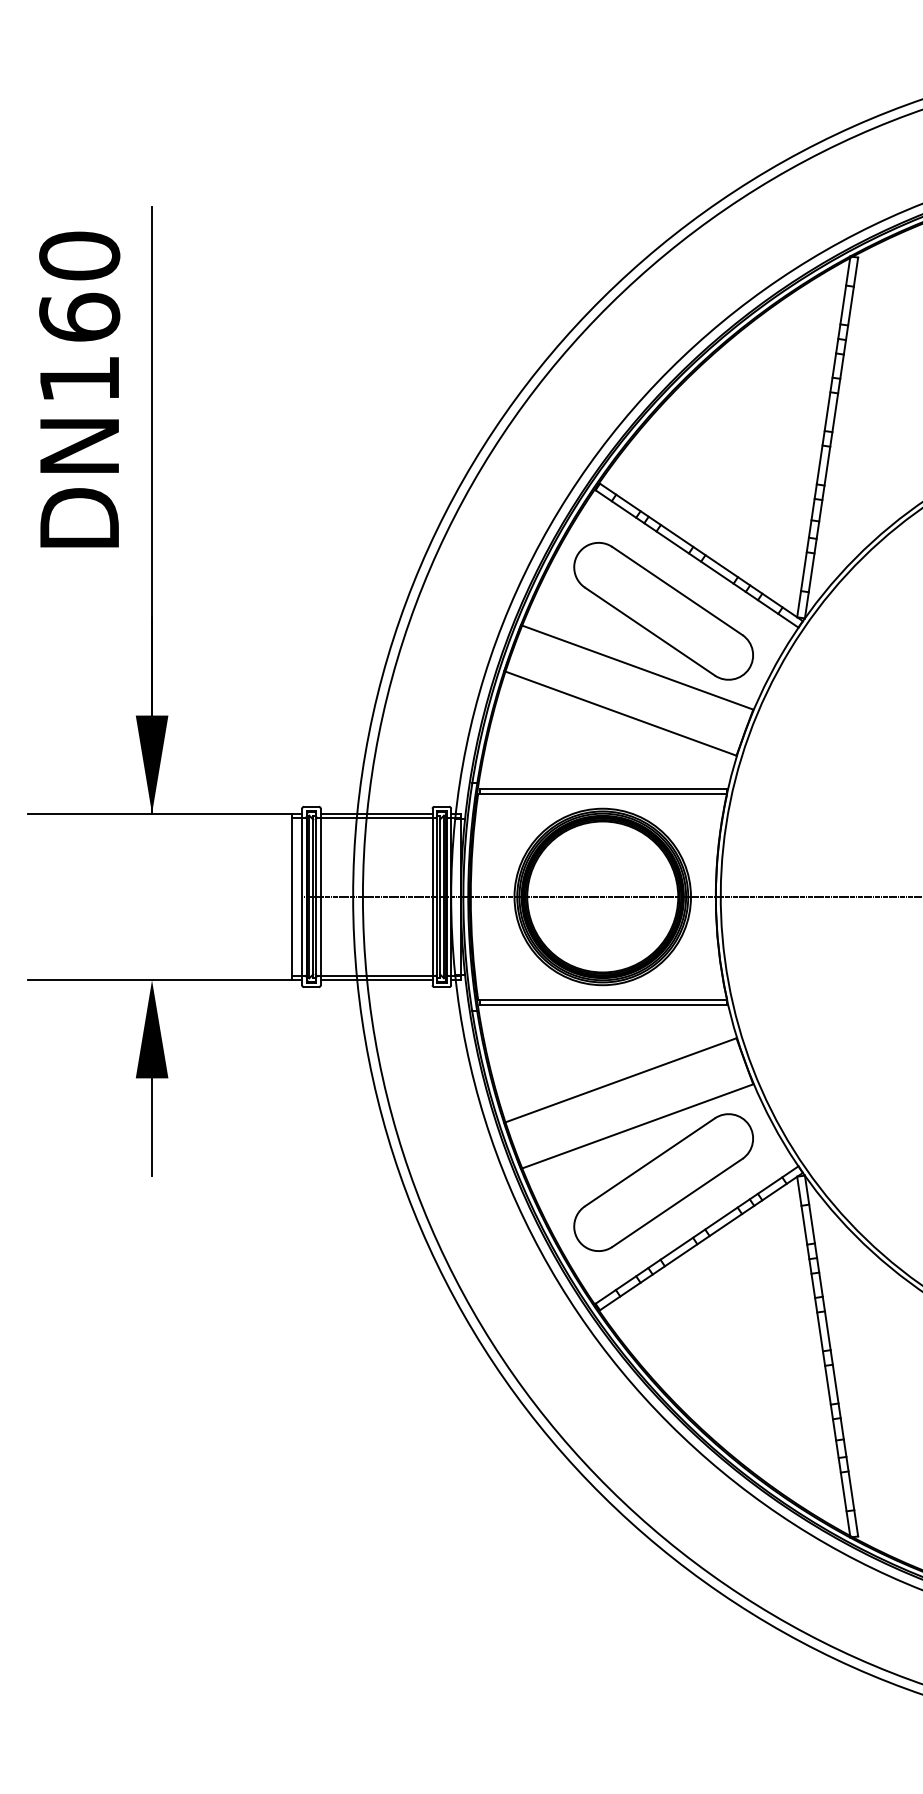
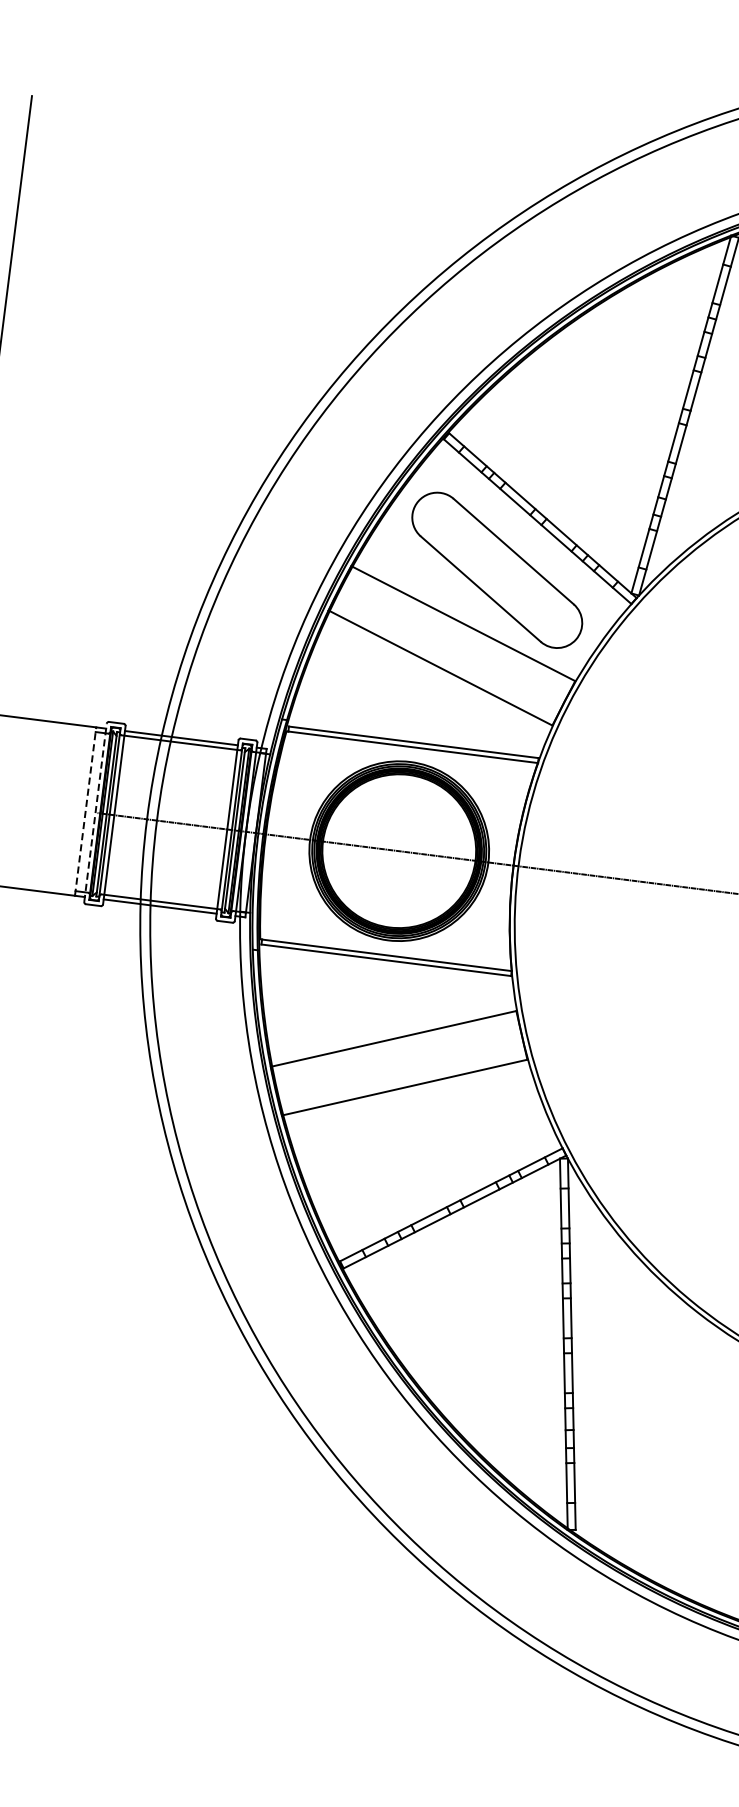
line: (292, 896) -> (85, 811), solid -> dashed
line: (302, 896) -> (95, 812), solid -> dashed
part: (663, 1182) -> (424, 1147), removed

